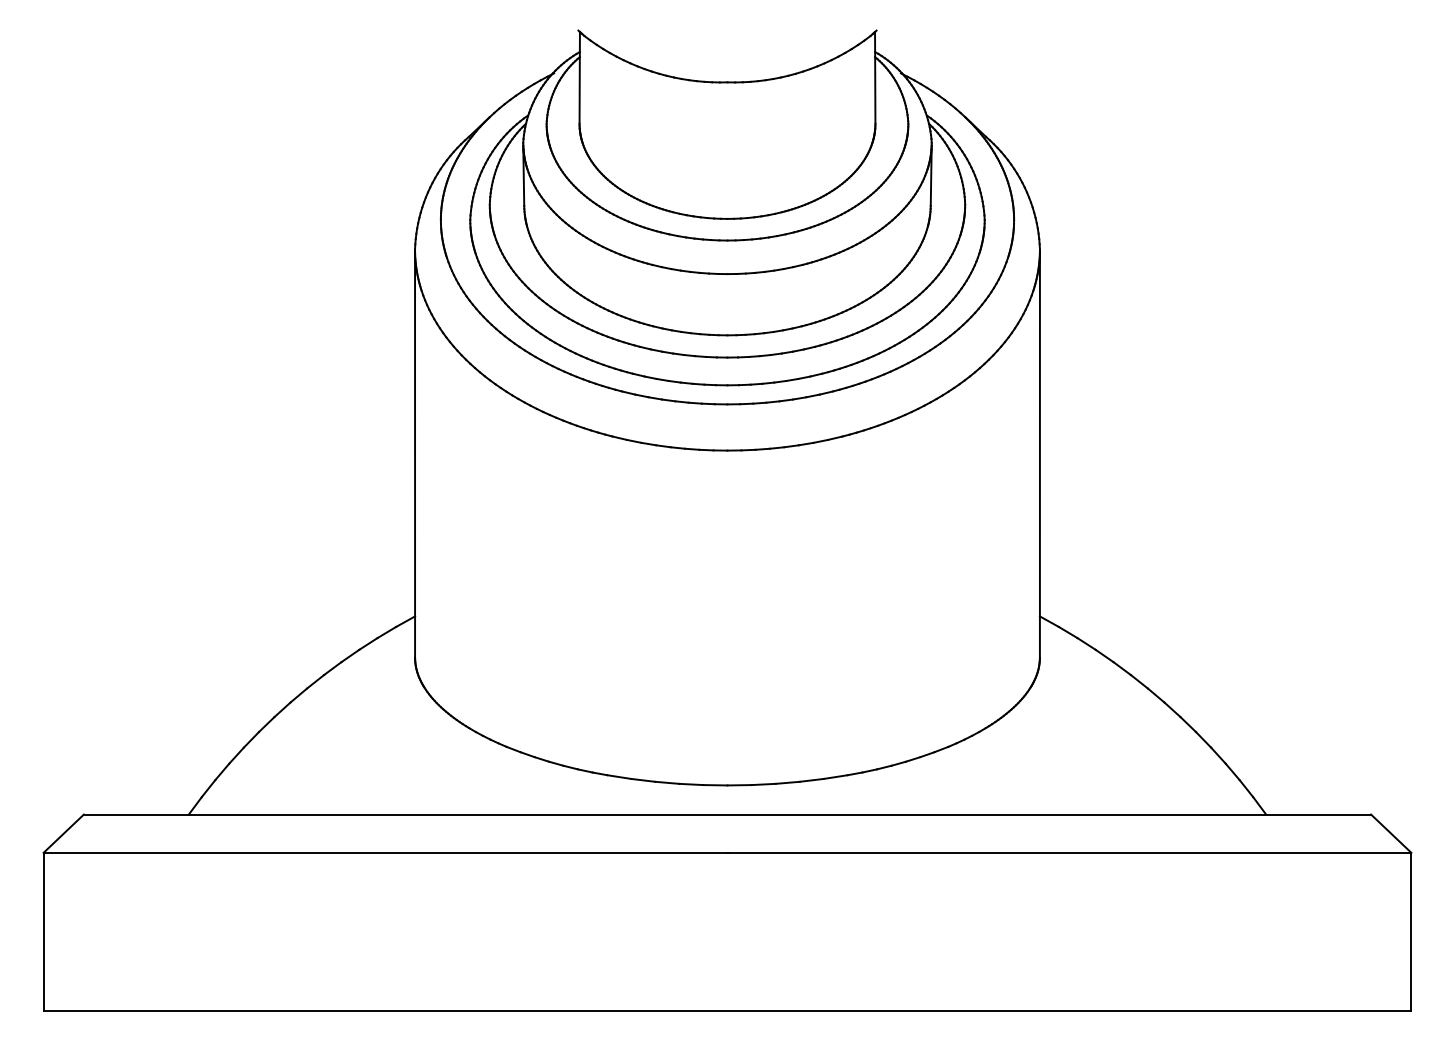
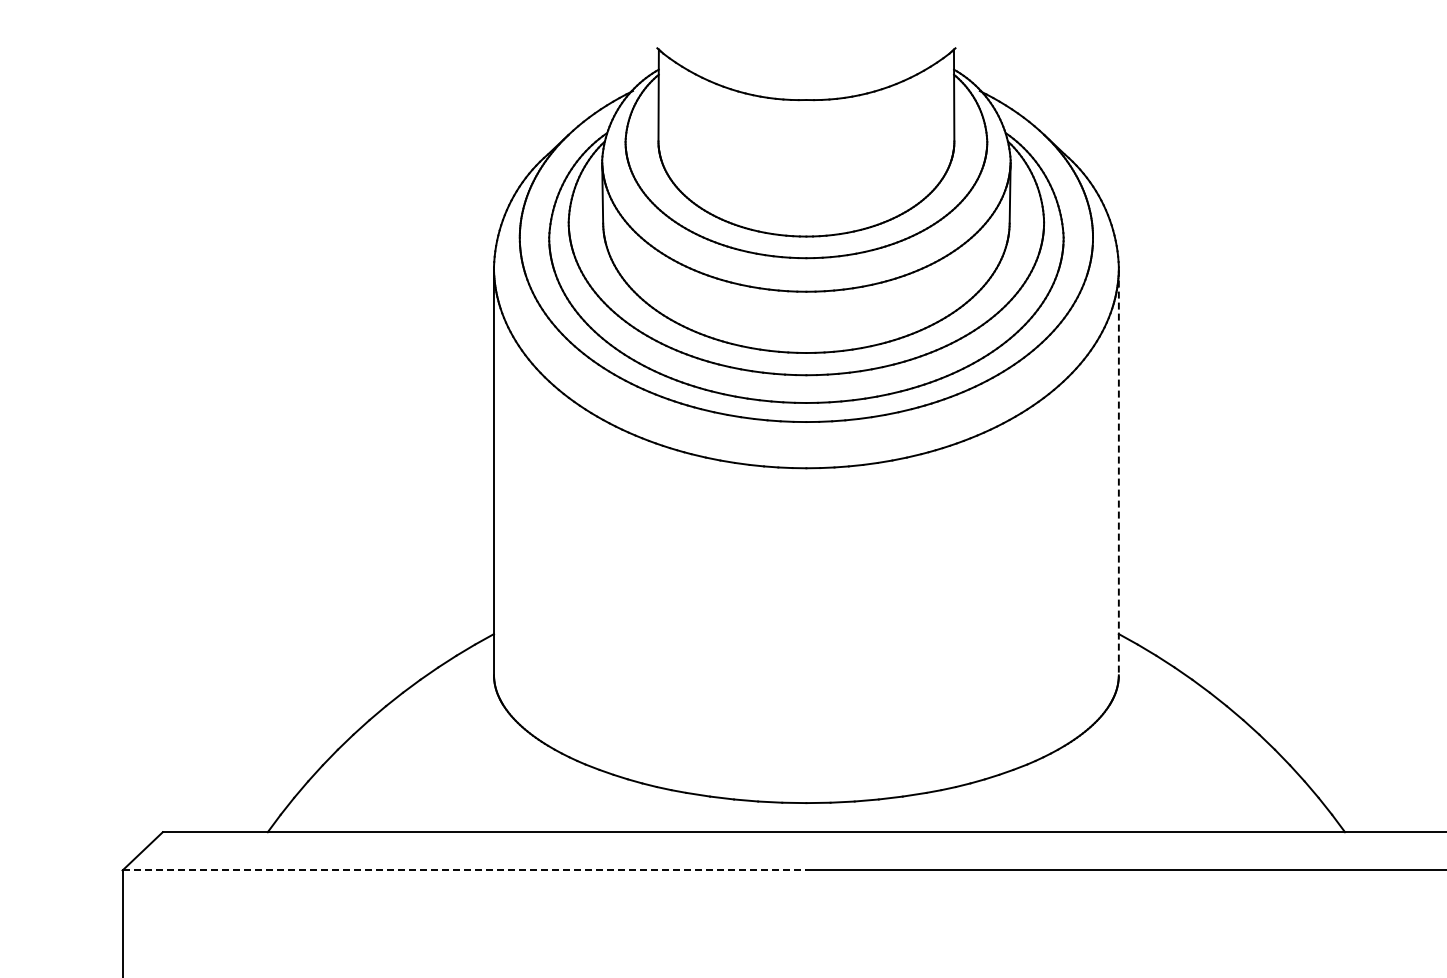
line: (1039, 454) -> (1118, 472), solid -> dashed
line: (385, 852) -> (464, 870), solid -> dashed

